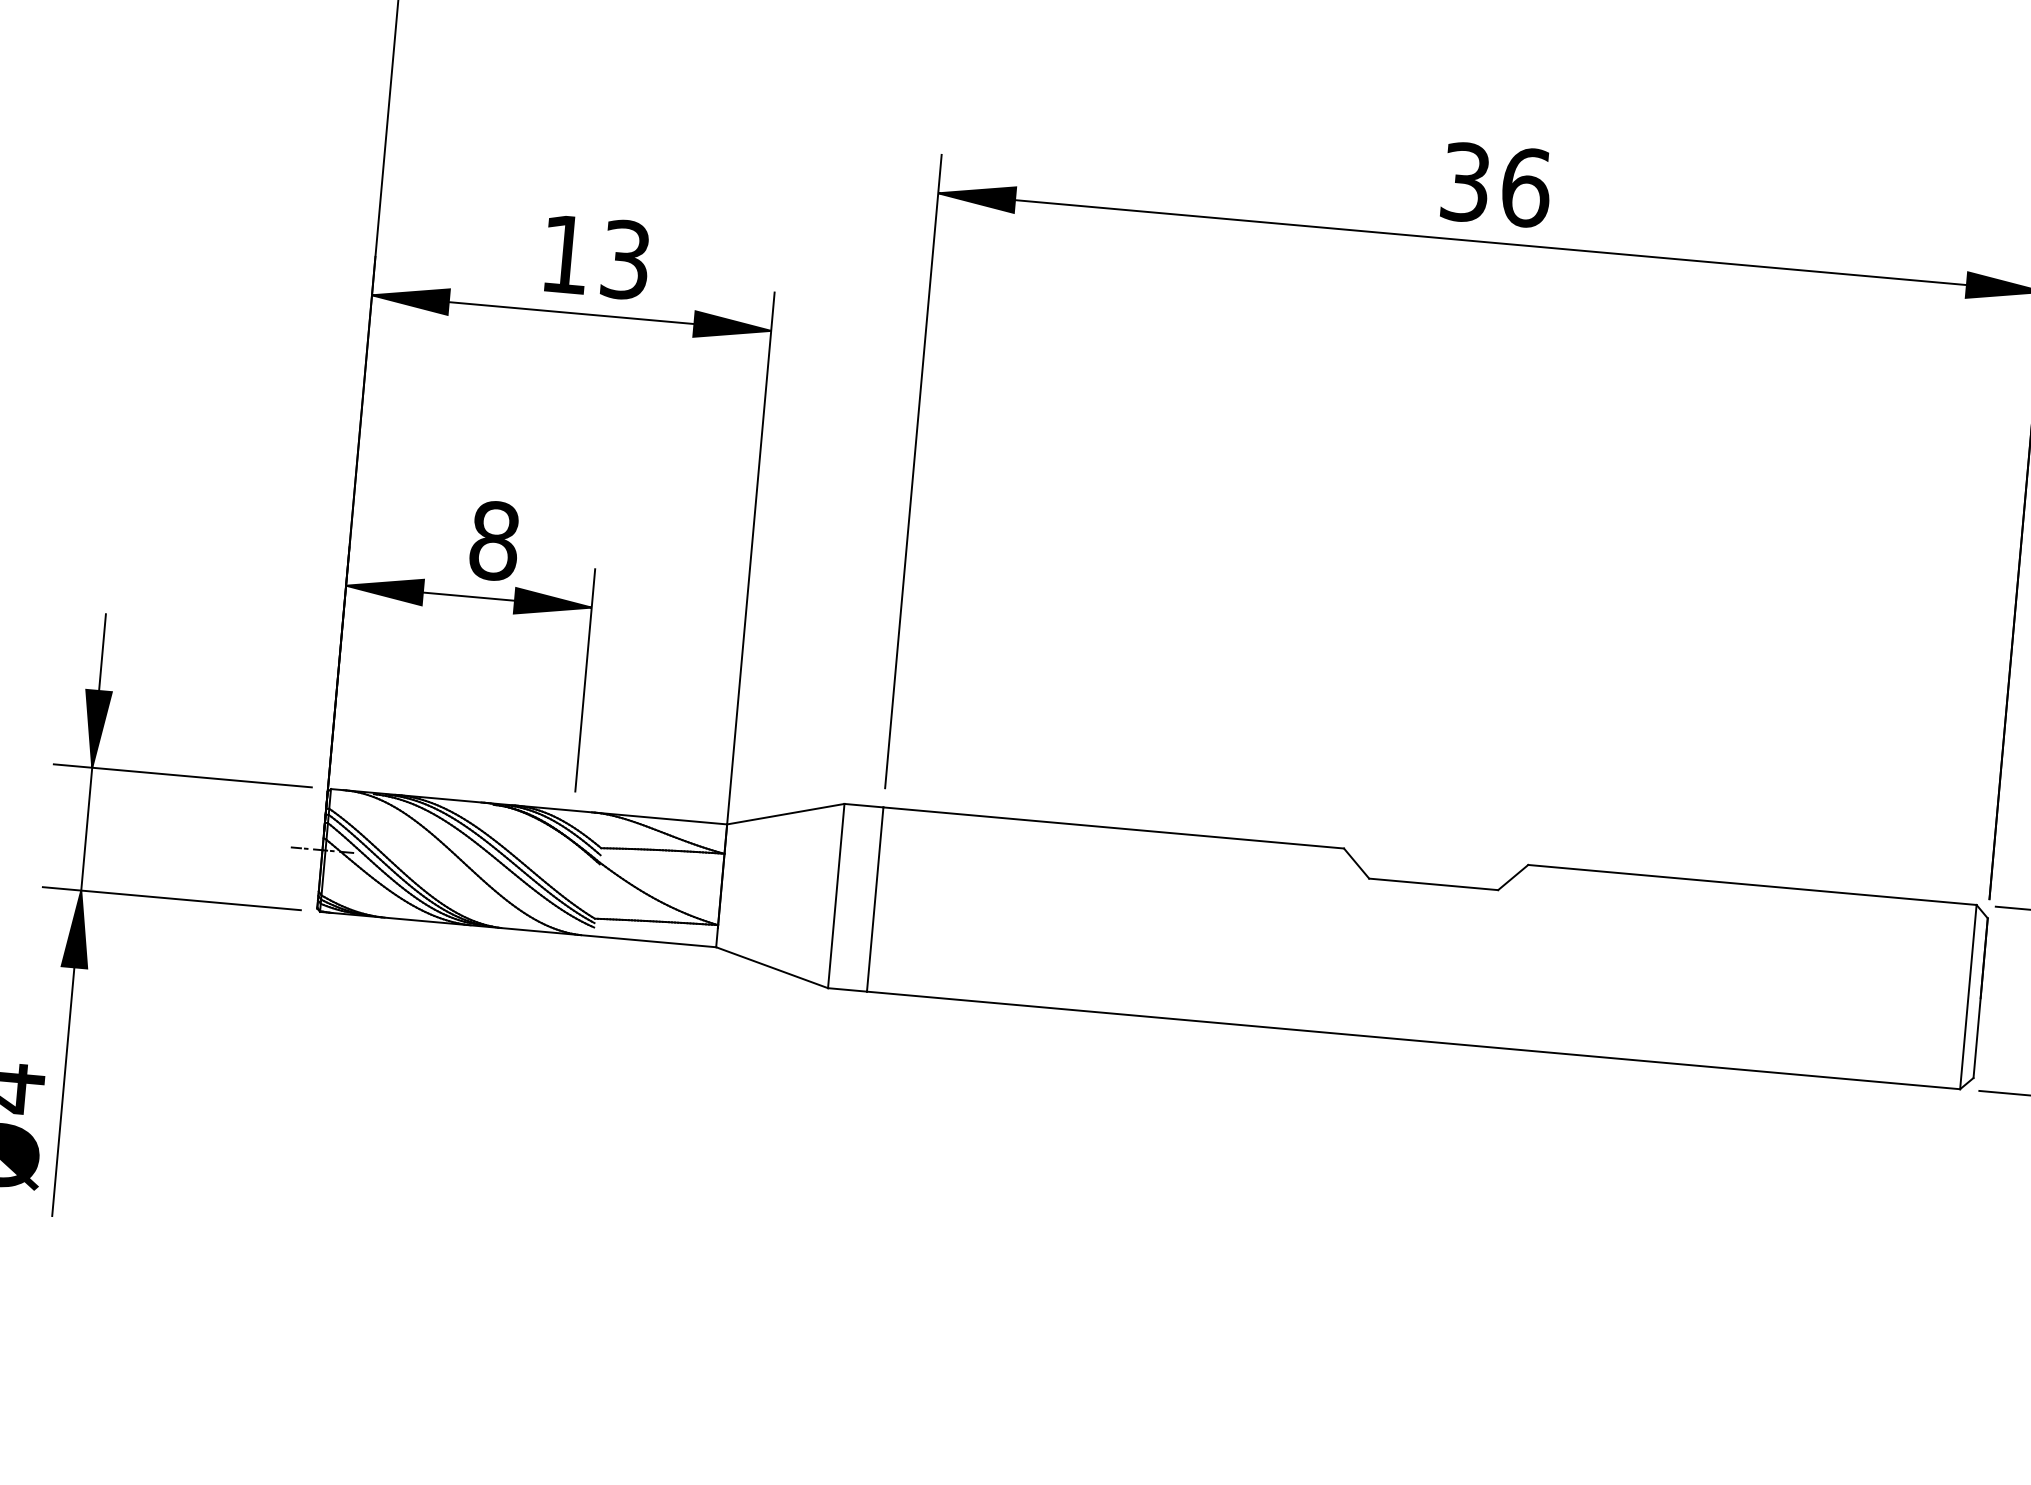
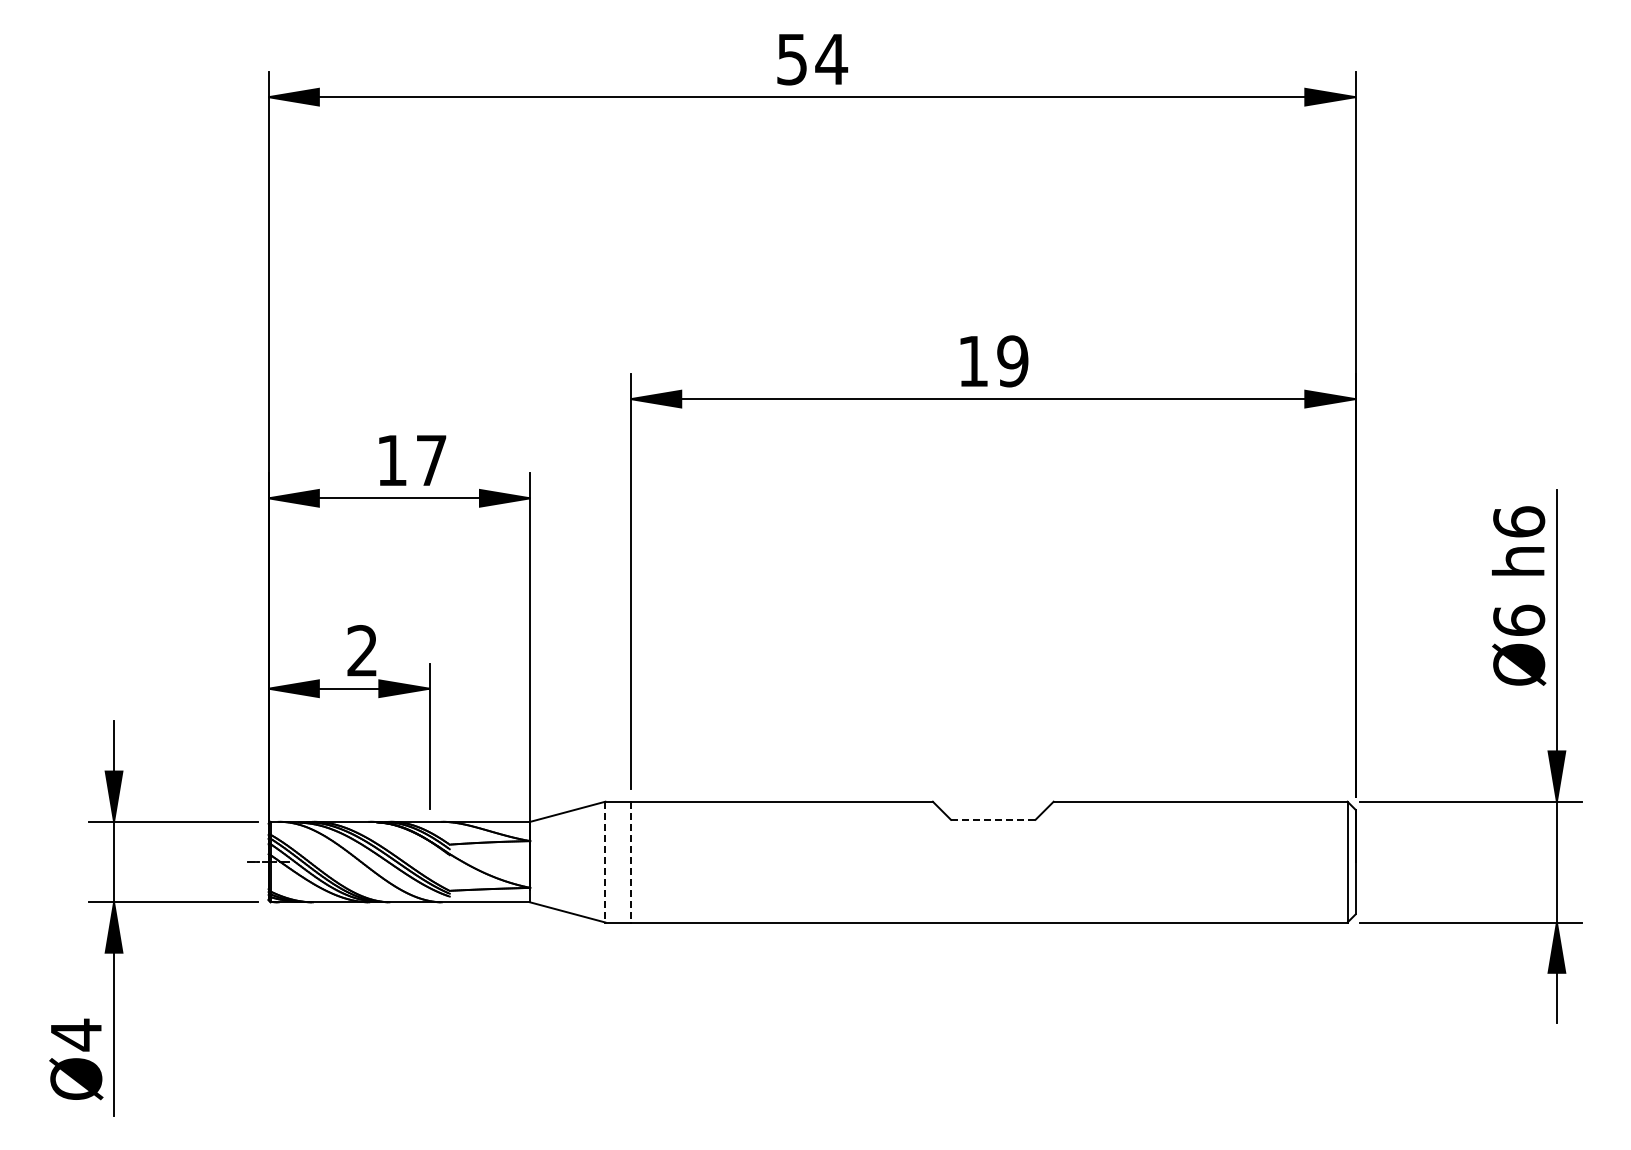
text: (1496, 185) -> (993, 361), 36 -> 19
text: (625, 259) -> (431, 460), 13 -> 17
text: (494, 541) -> (362, 651), 8 -> 2
line: (1434, 883) -> (993, 819), solid -> dashed
line: (836, 896) -> (605, 862), solid -> dashed
line: (874, 900) -> (630, 862), solid -> dashed

